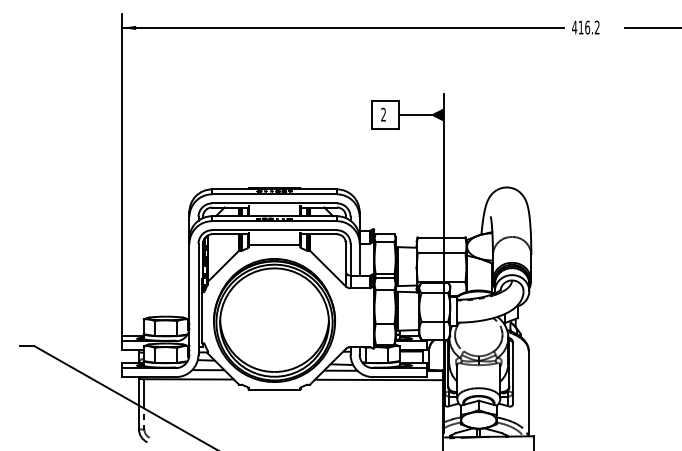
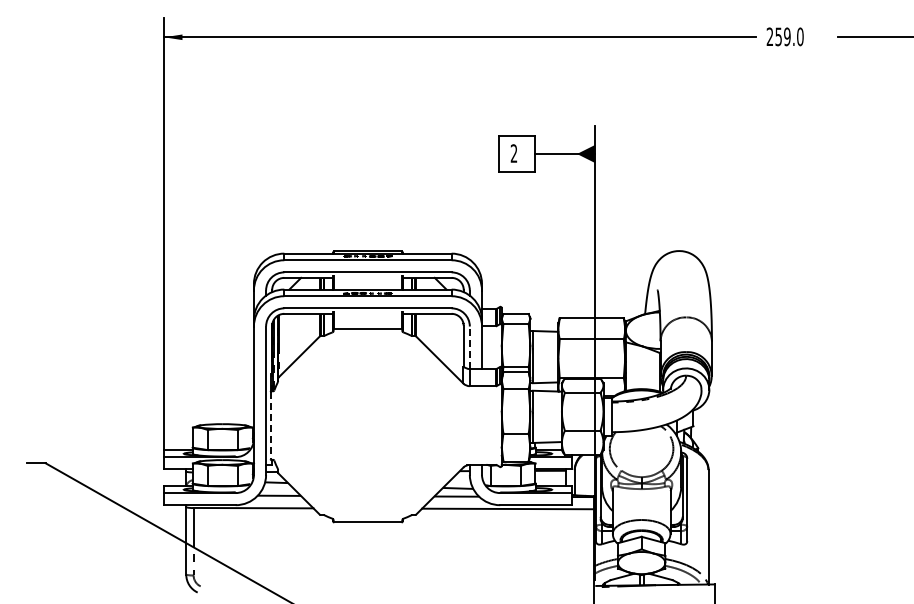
text: (585, 27) -> (784, 36), 416.2 -> 259.0
line: (350, 259) -> (469, 347), solid -> dashed
line: (201, 318) -> (270, 426), solid -> dashed
part: (274, 319) -> (367, 428), removed

